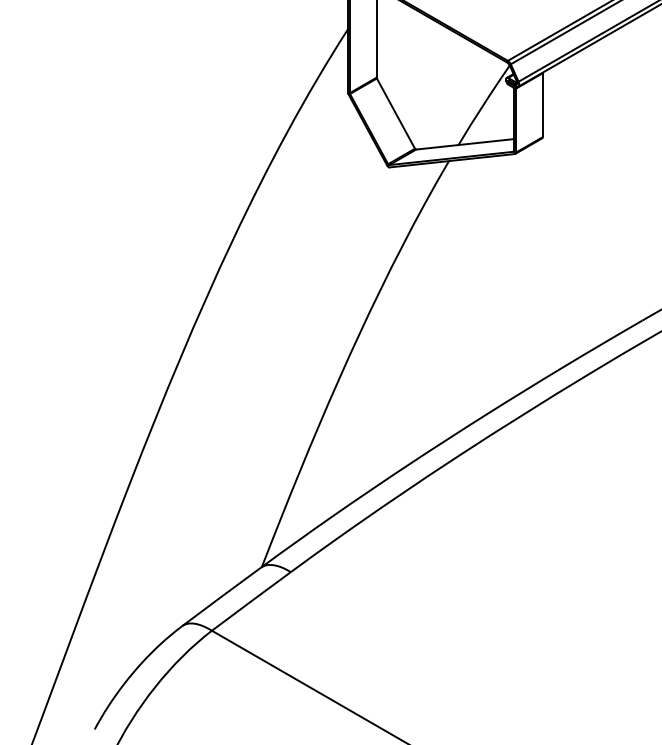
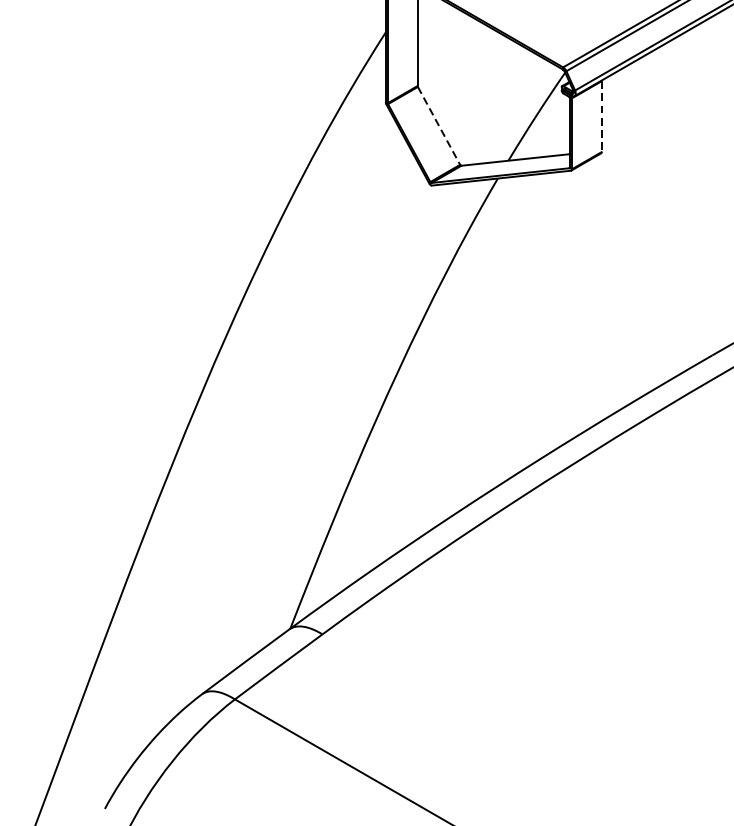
line: (542, 105) -> (601, 116), solid -> dashed
line: (395, 113) -> (438, 125), solid -> dashed

